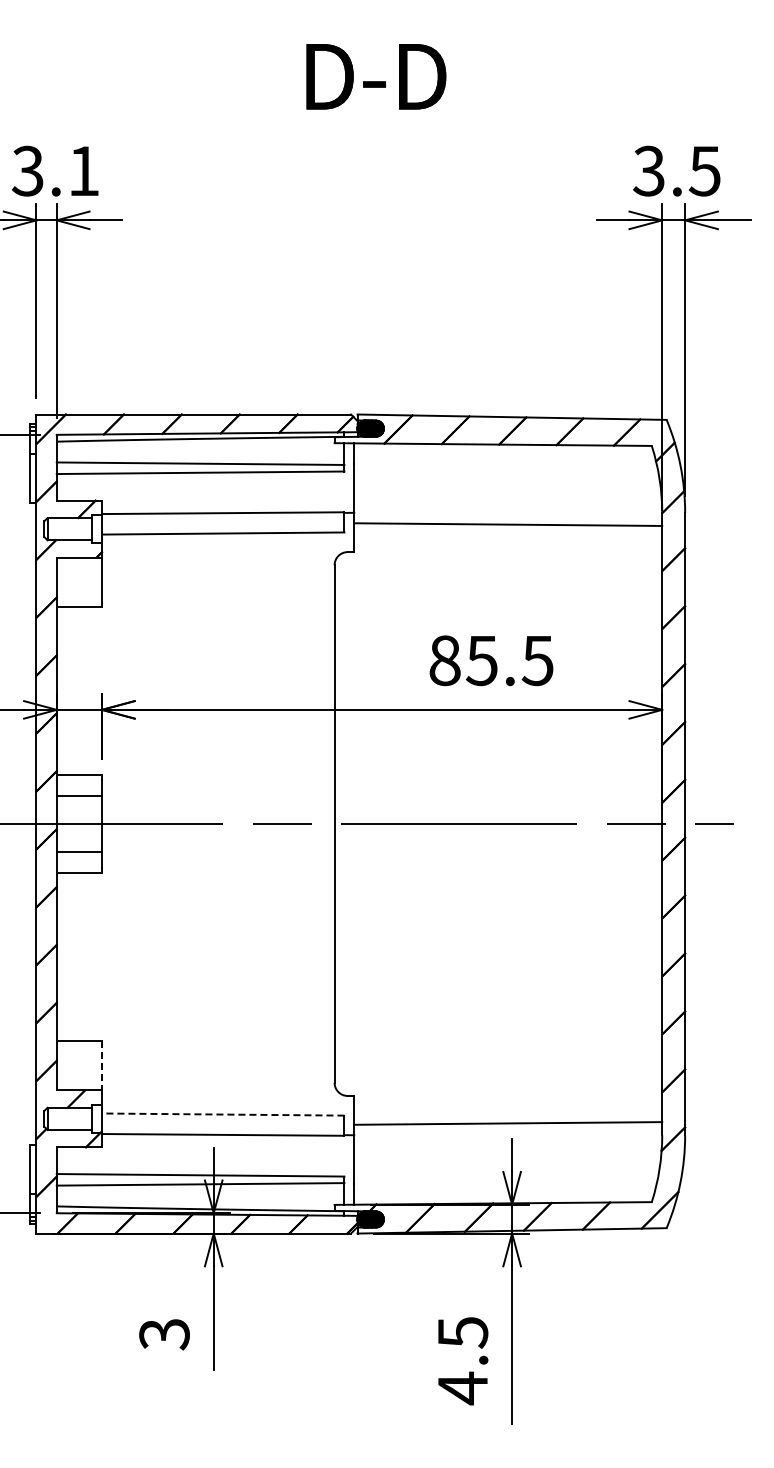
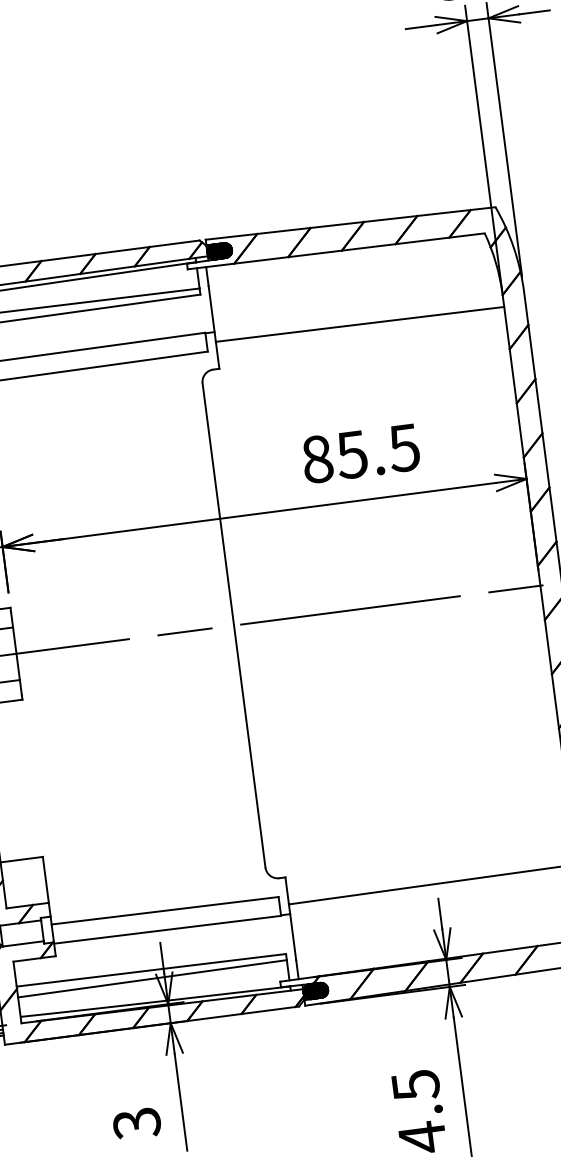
line: (102, 1065) -> (46, 879), dashed -> solid
line: (222, 1114) -> (164, 910), dashed -> solid

